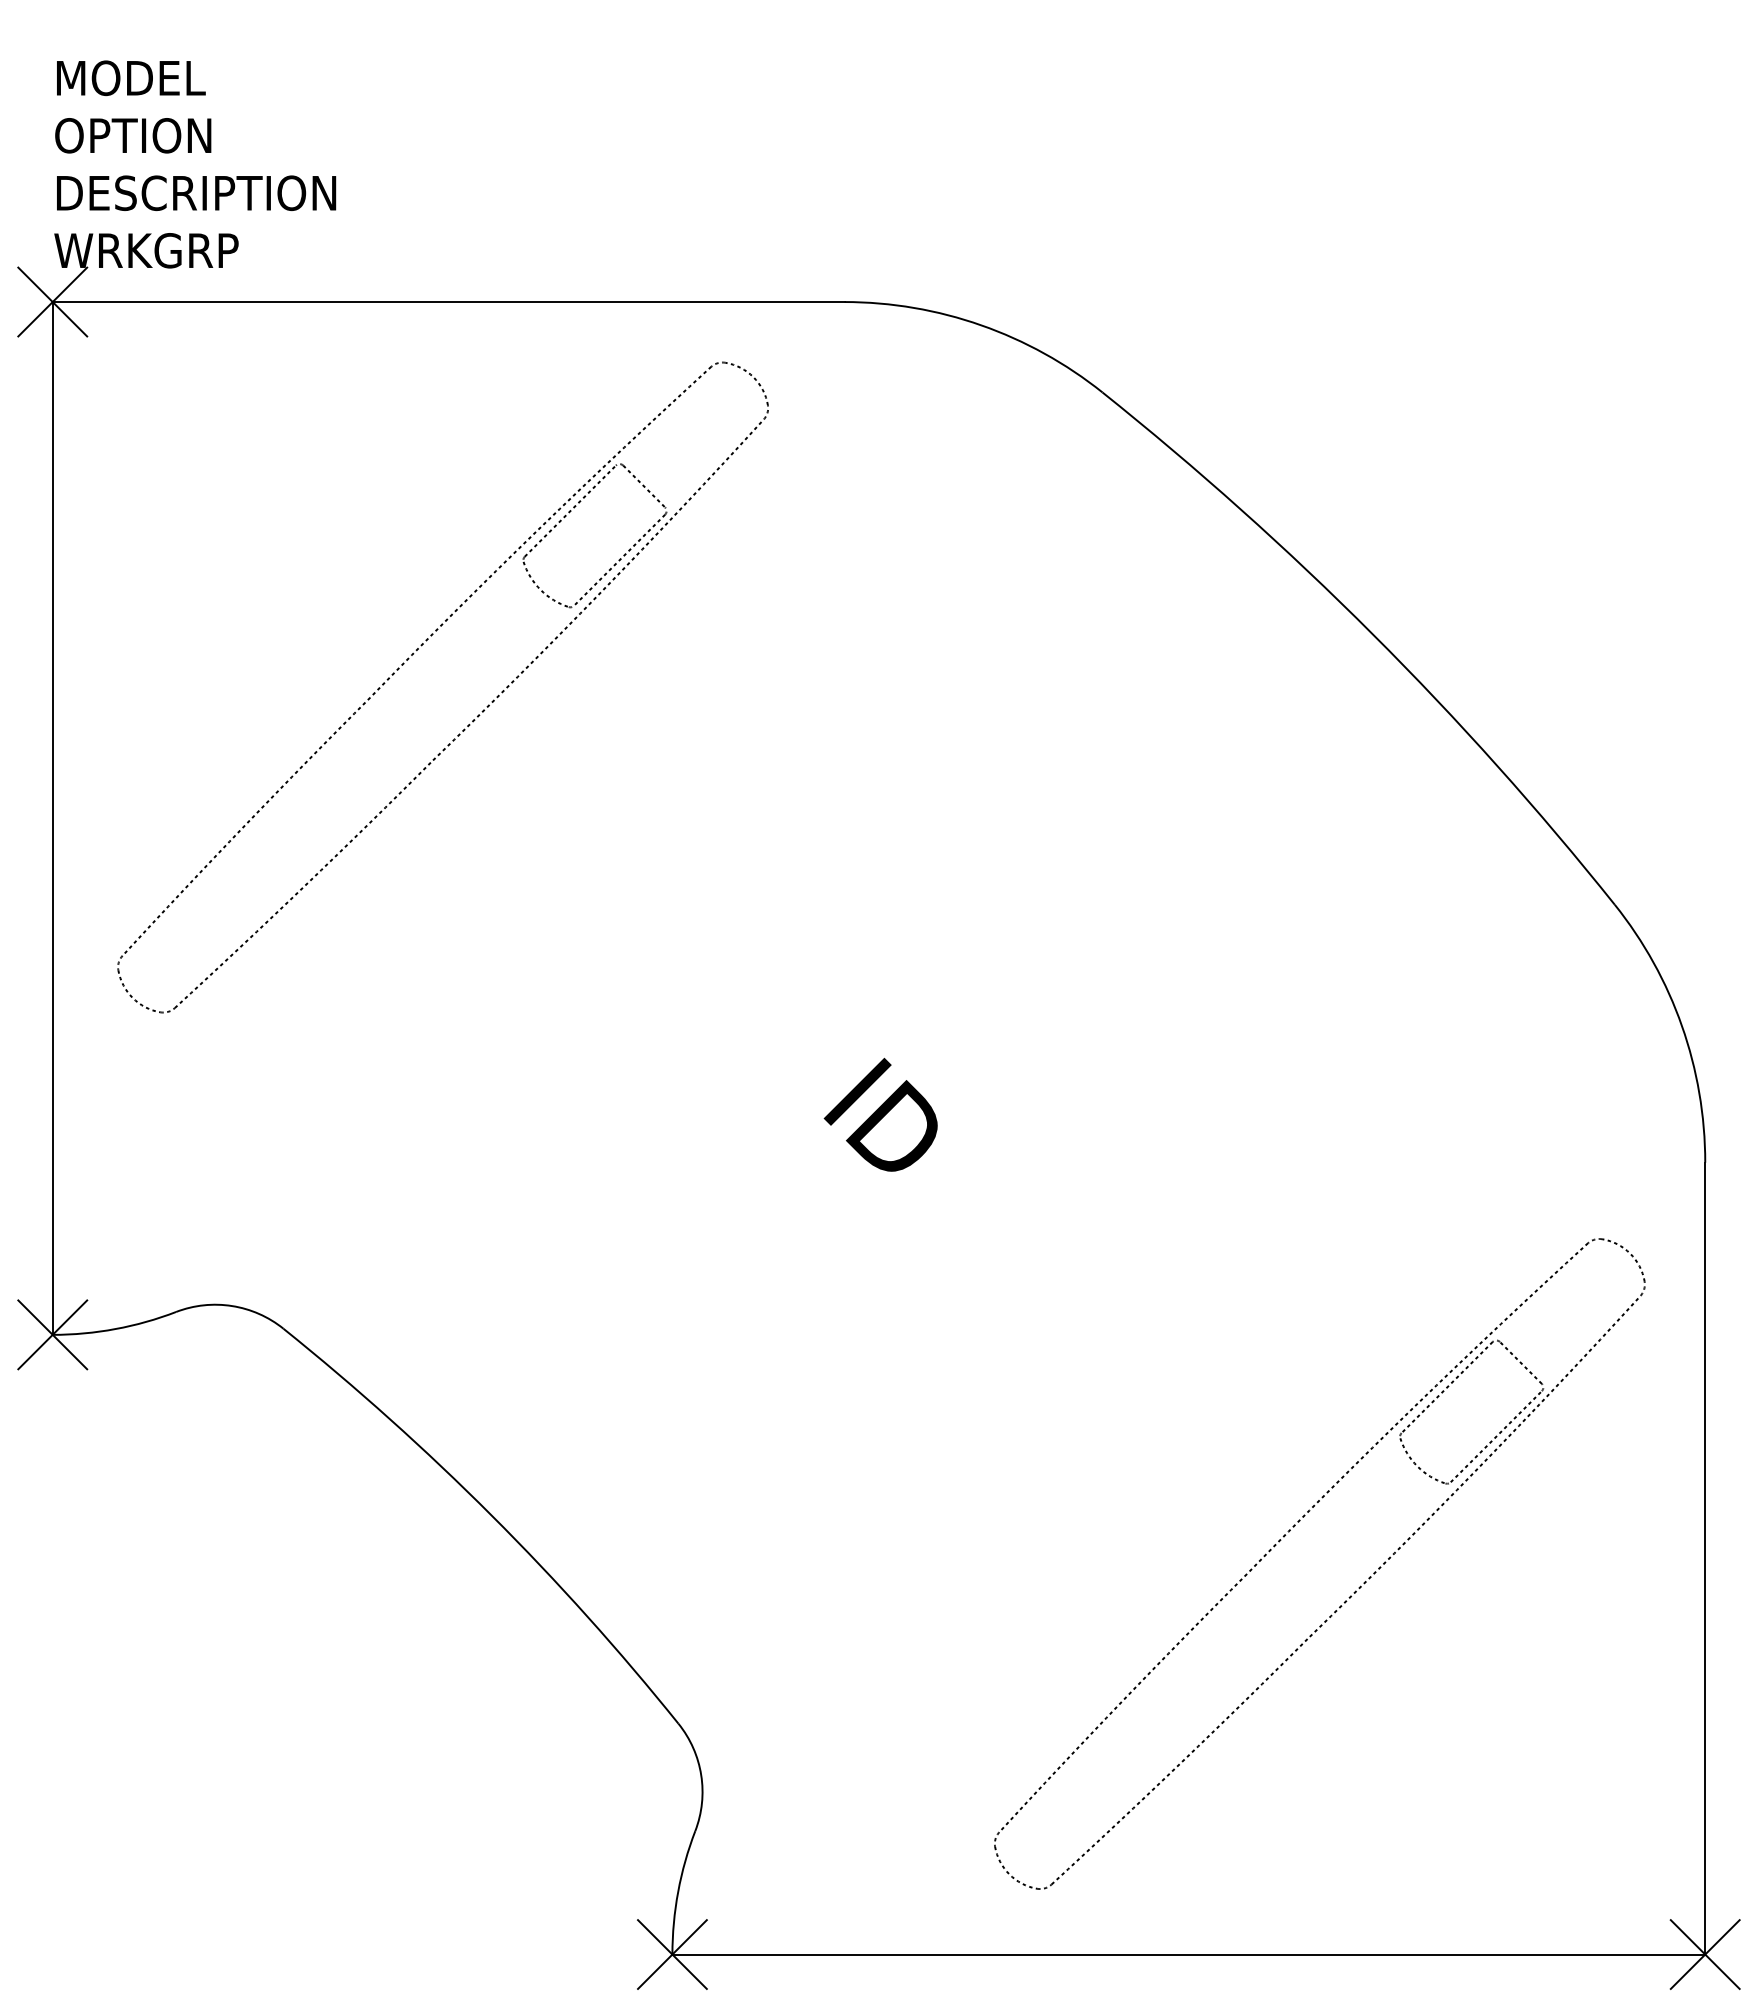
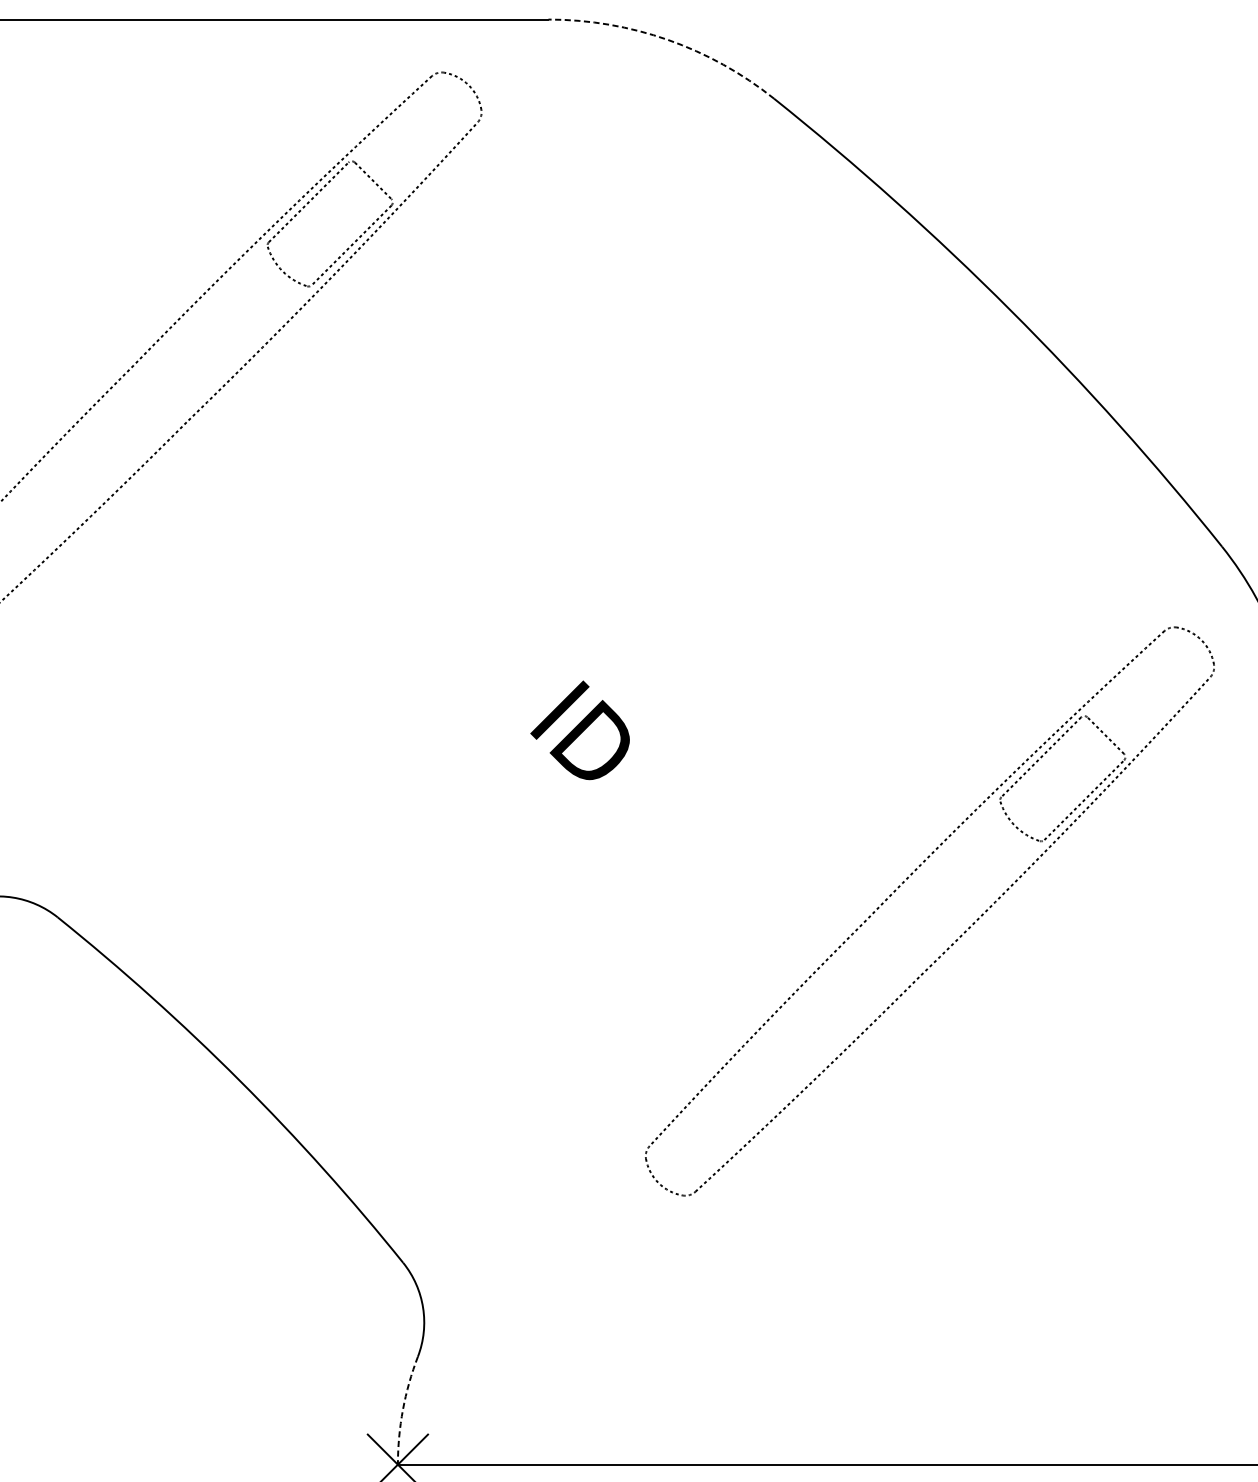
arc: (981, 325) -> (668, 40), solid -> dashed
part: (1289, 1532) -> (903, 883), moved
arc: (678, 1891) -> (403, 1409), solid -> dashed

